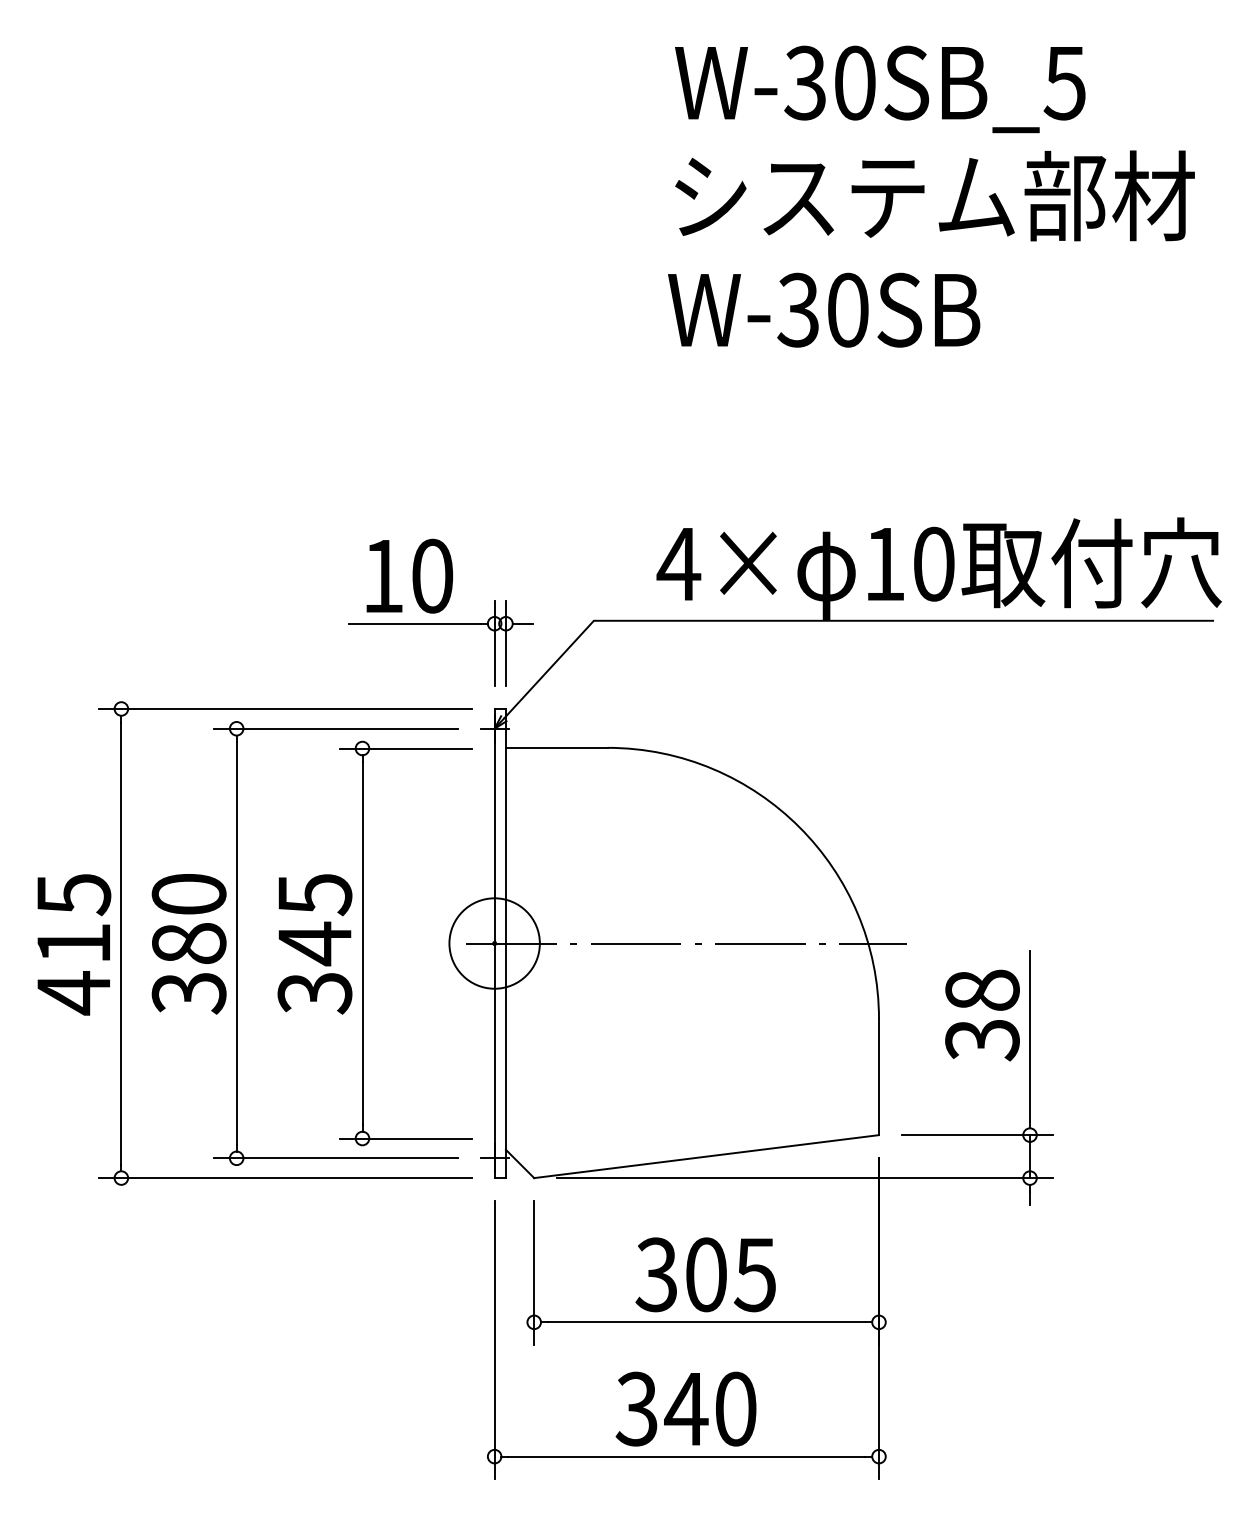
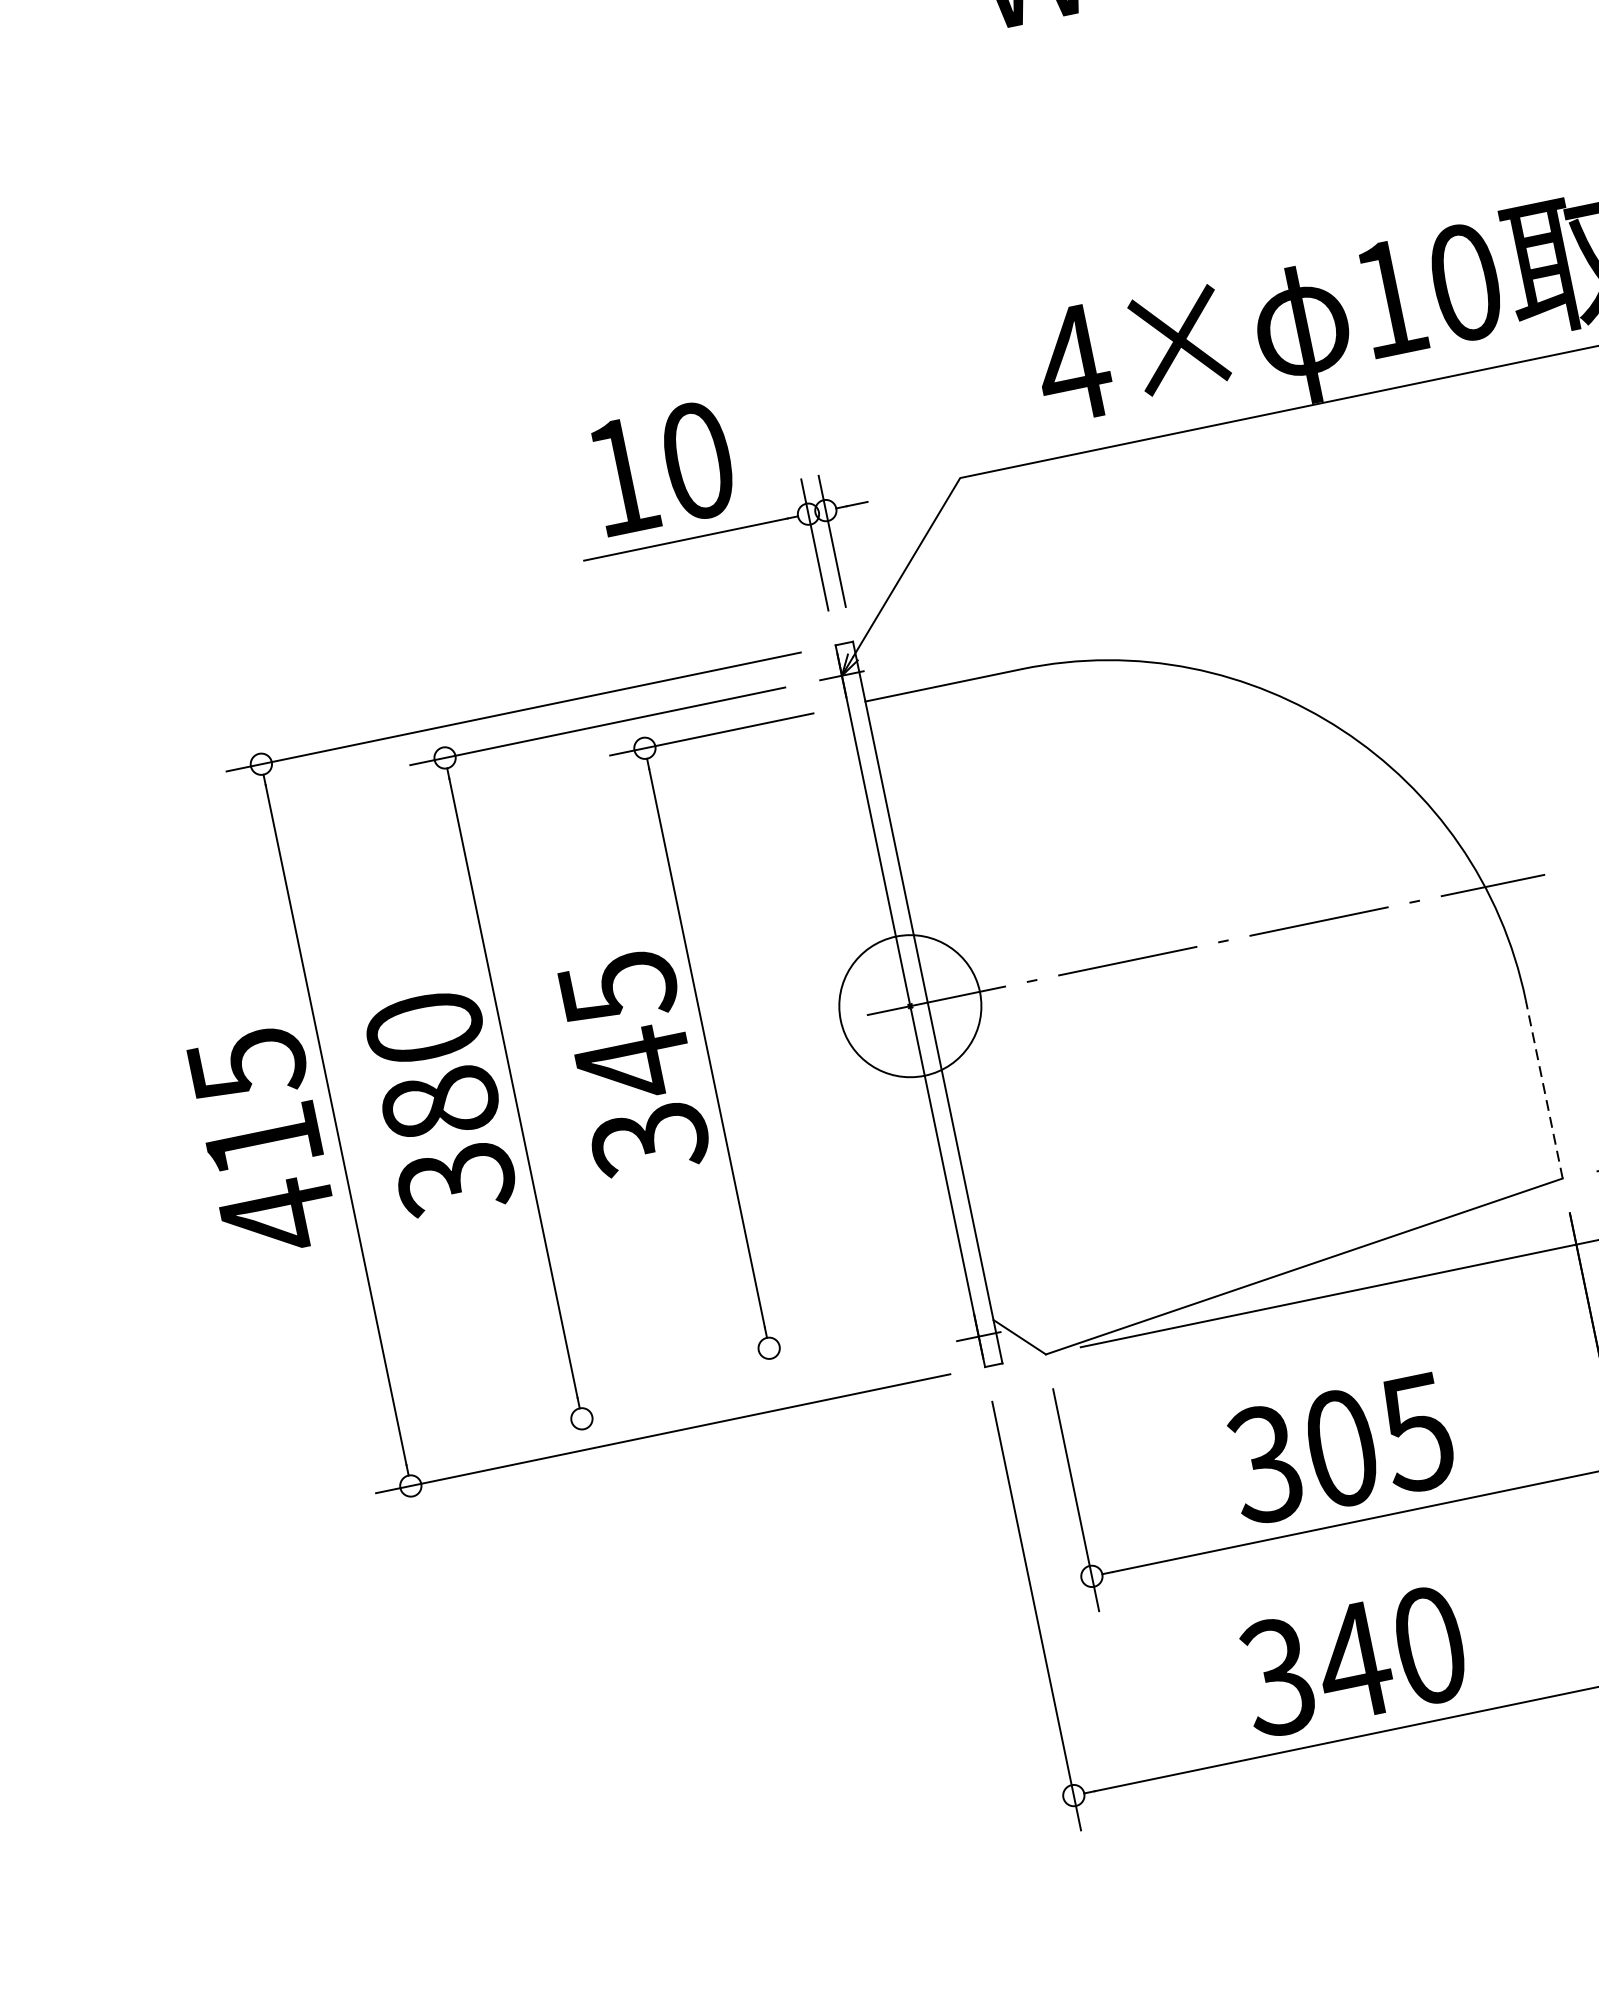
line: (879, 1077) -> (1545, 1089), solid -> dashed
line: (405, 1138) -> (835, 1334), removed
line: (335, 1158) -> (734, 1387), removed

